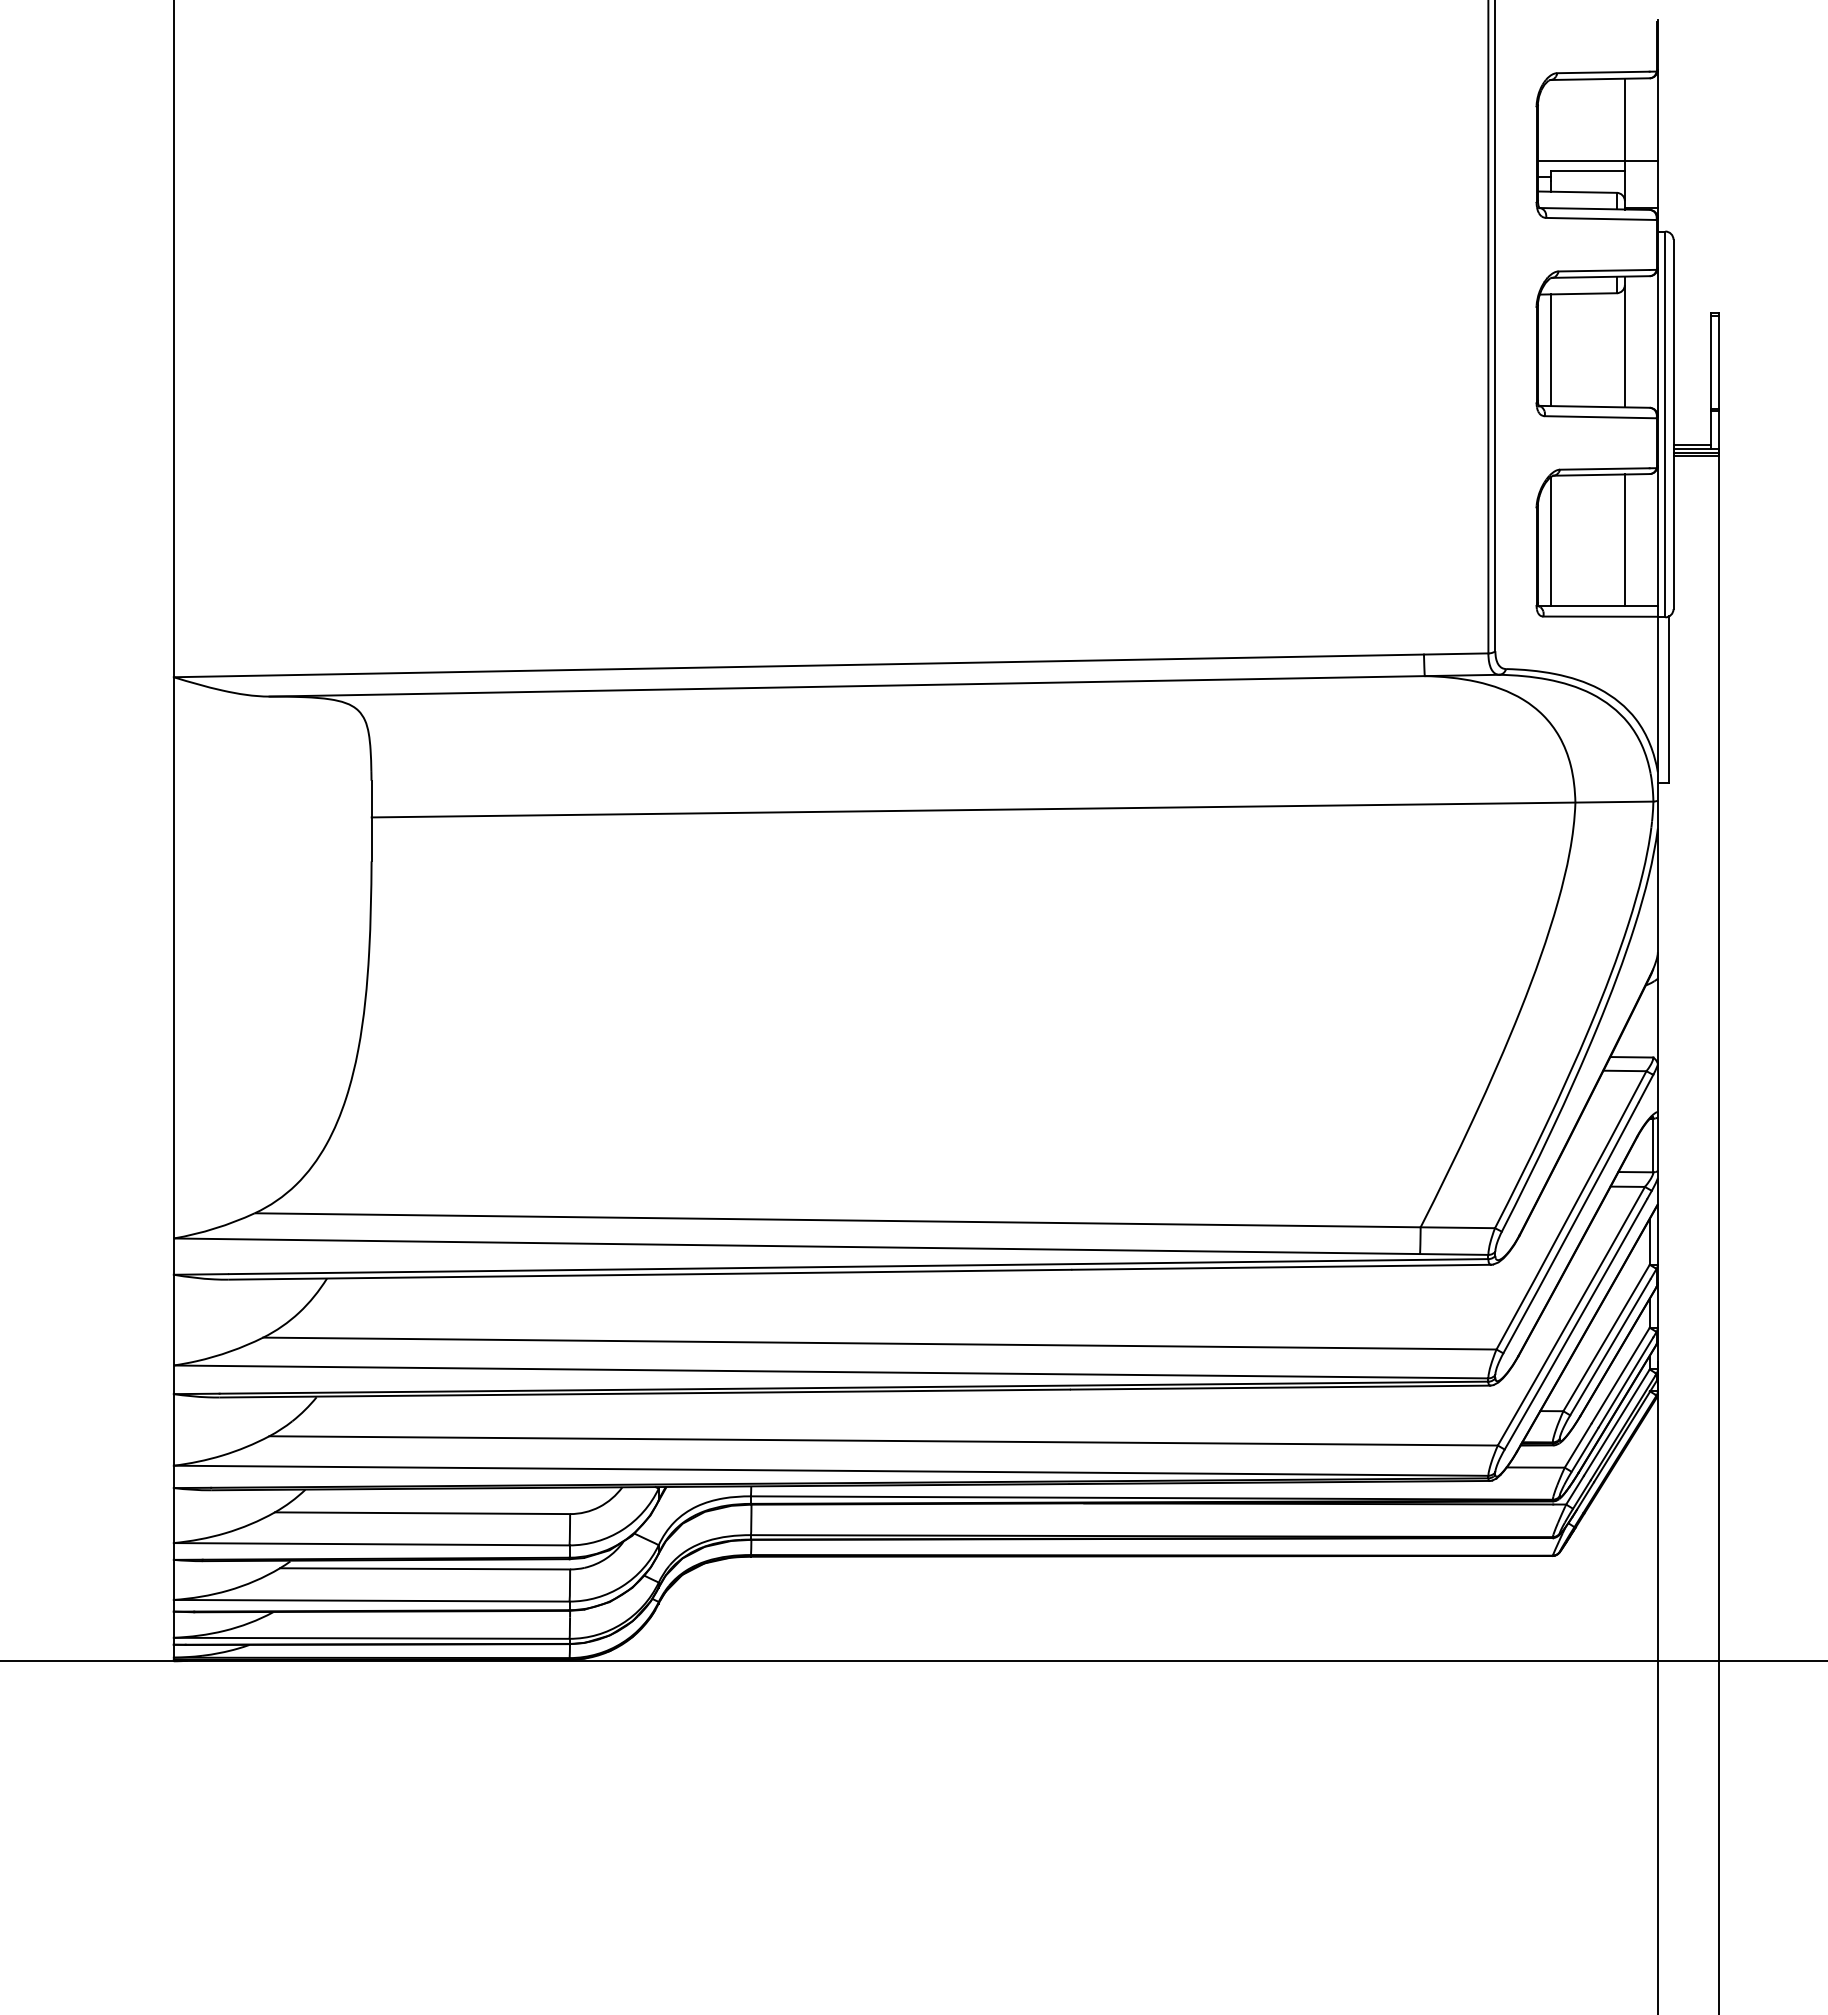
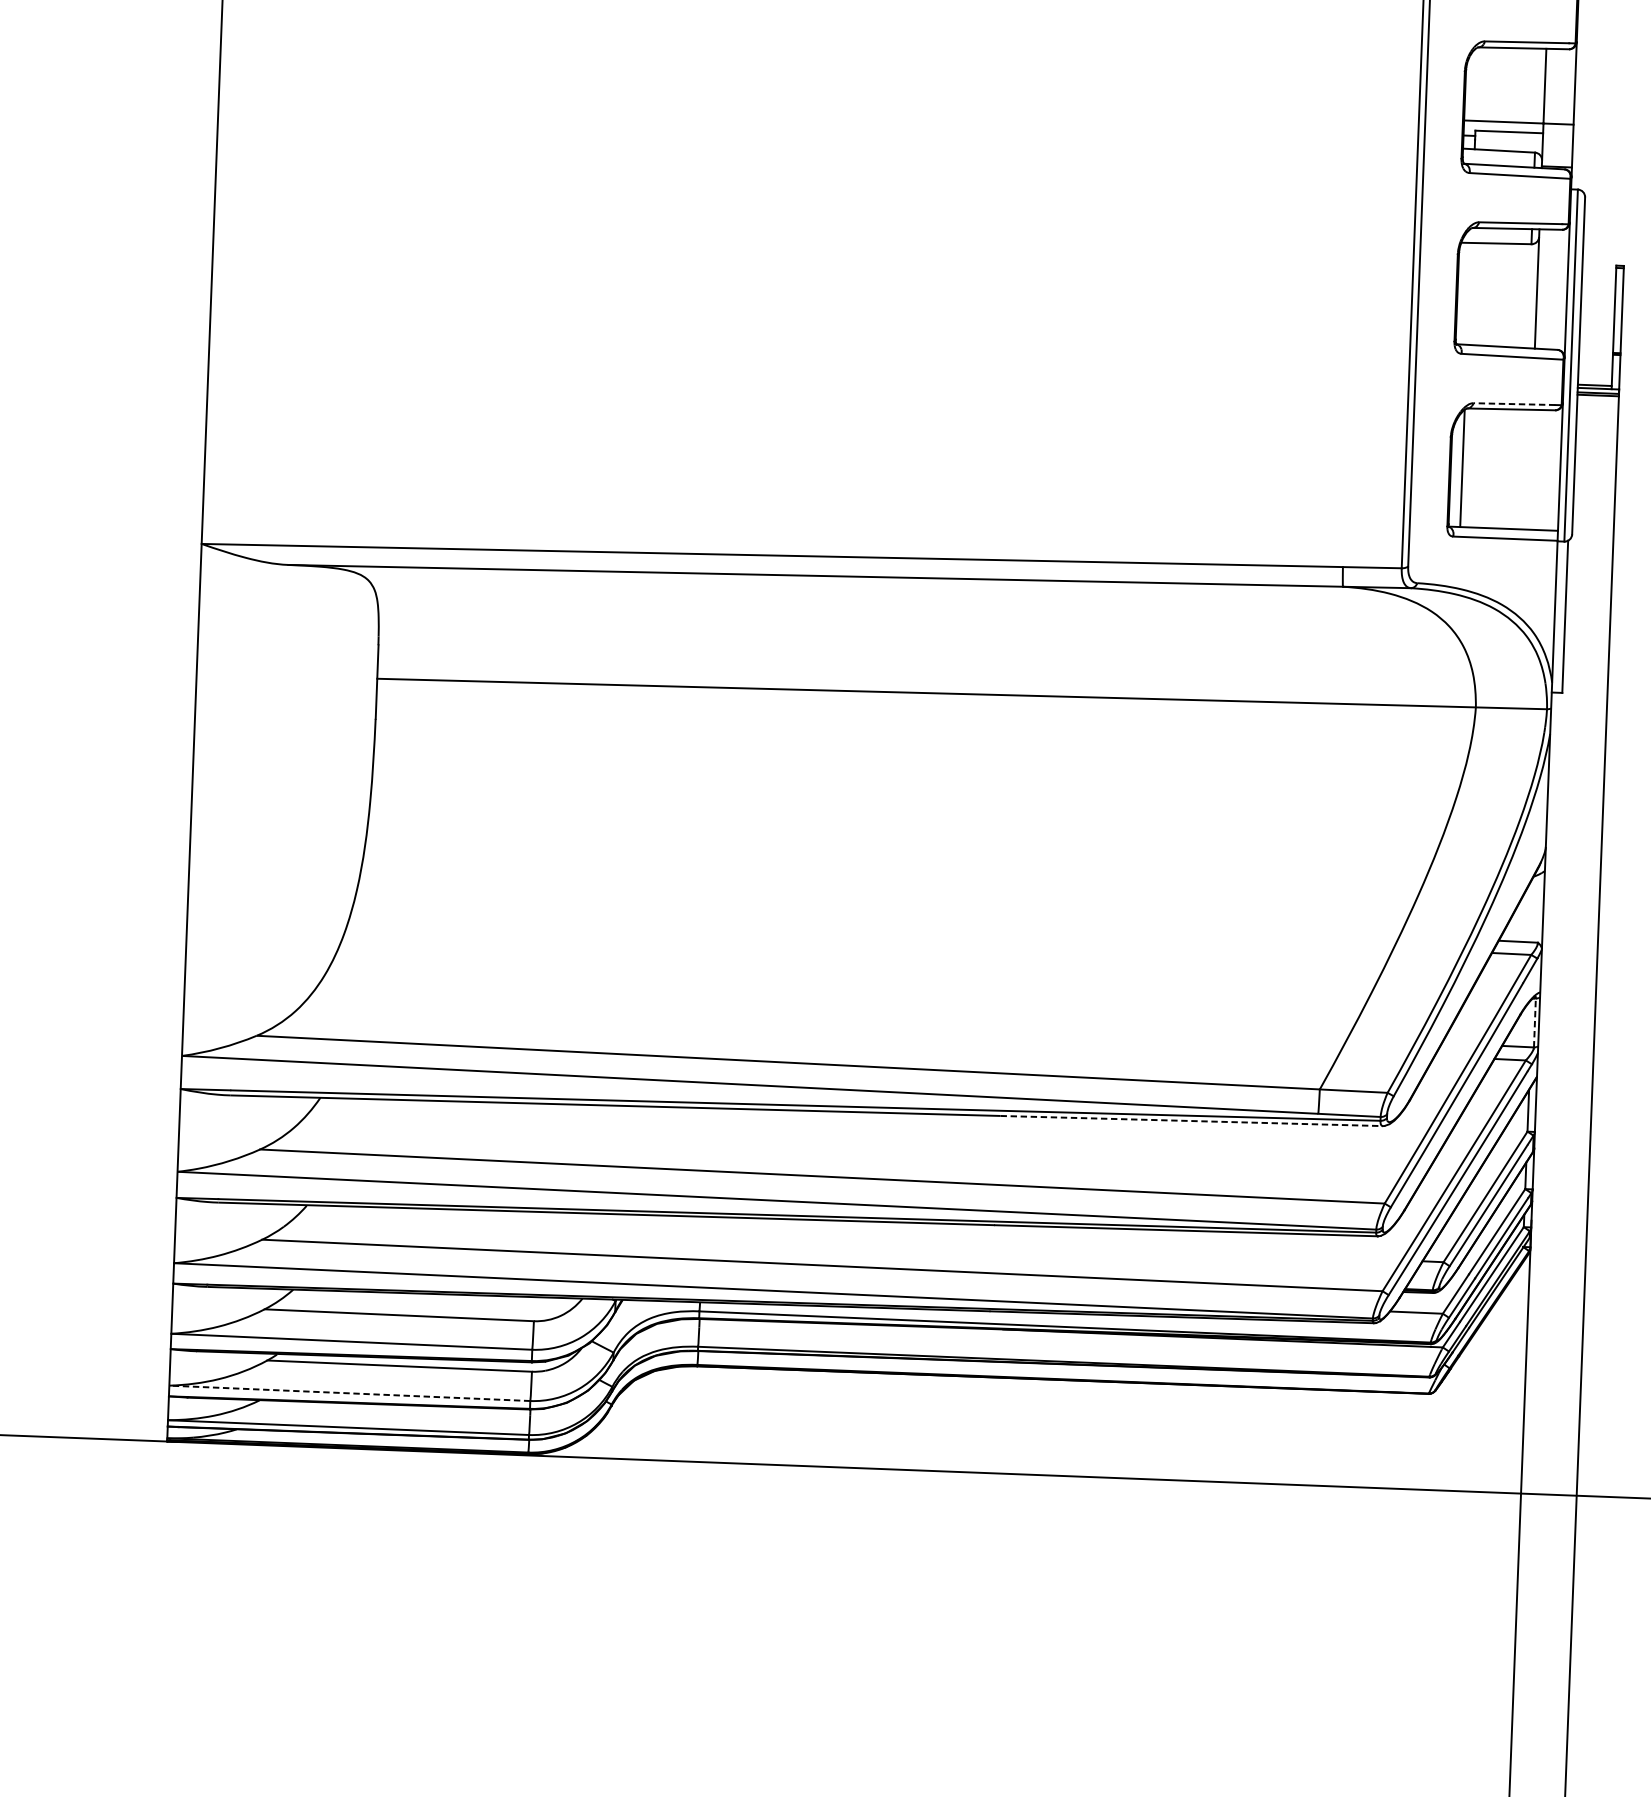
line: (1550, 350) -> (1468, 294), removed
line: (1604, 468) -> (1514, 403), solid -> dashed
line: (1624, 539) -> (1529, 469), removed
line: (1653, 1145) -> (1535, 1022), solid -> dashed
line: (1282, 1267) -> (1192, 1121), solid -> dashed
line: (371, 1600) -> (349, 1393), solid -> dashed

